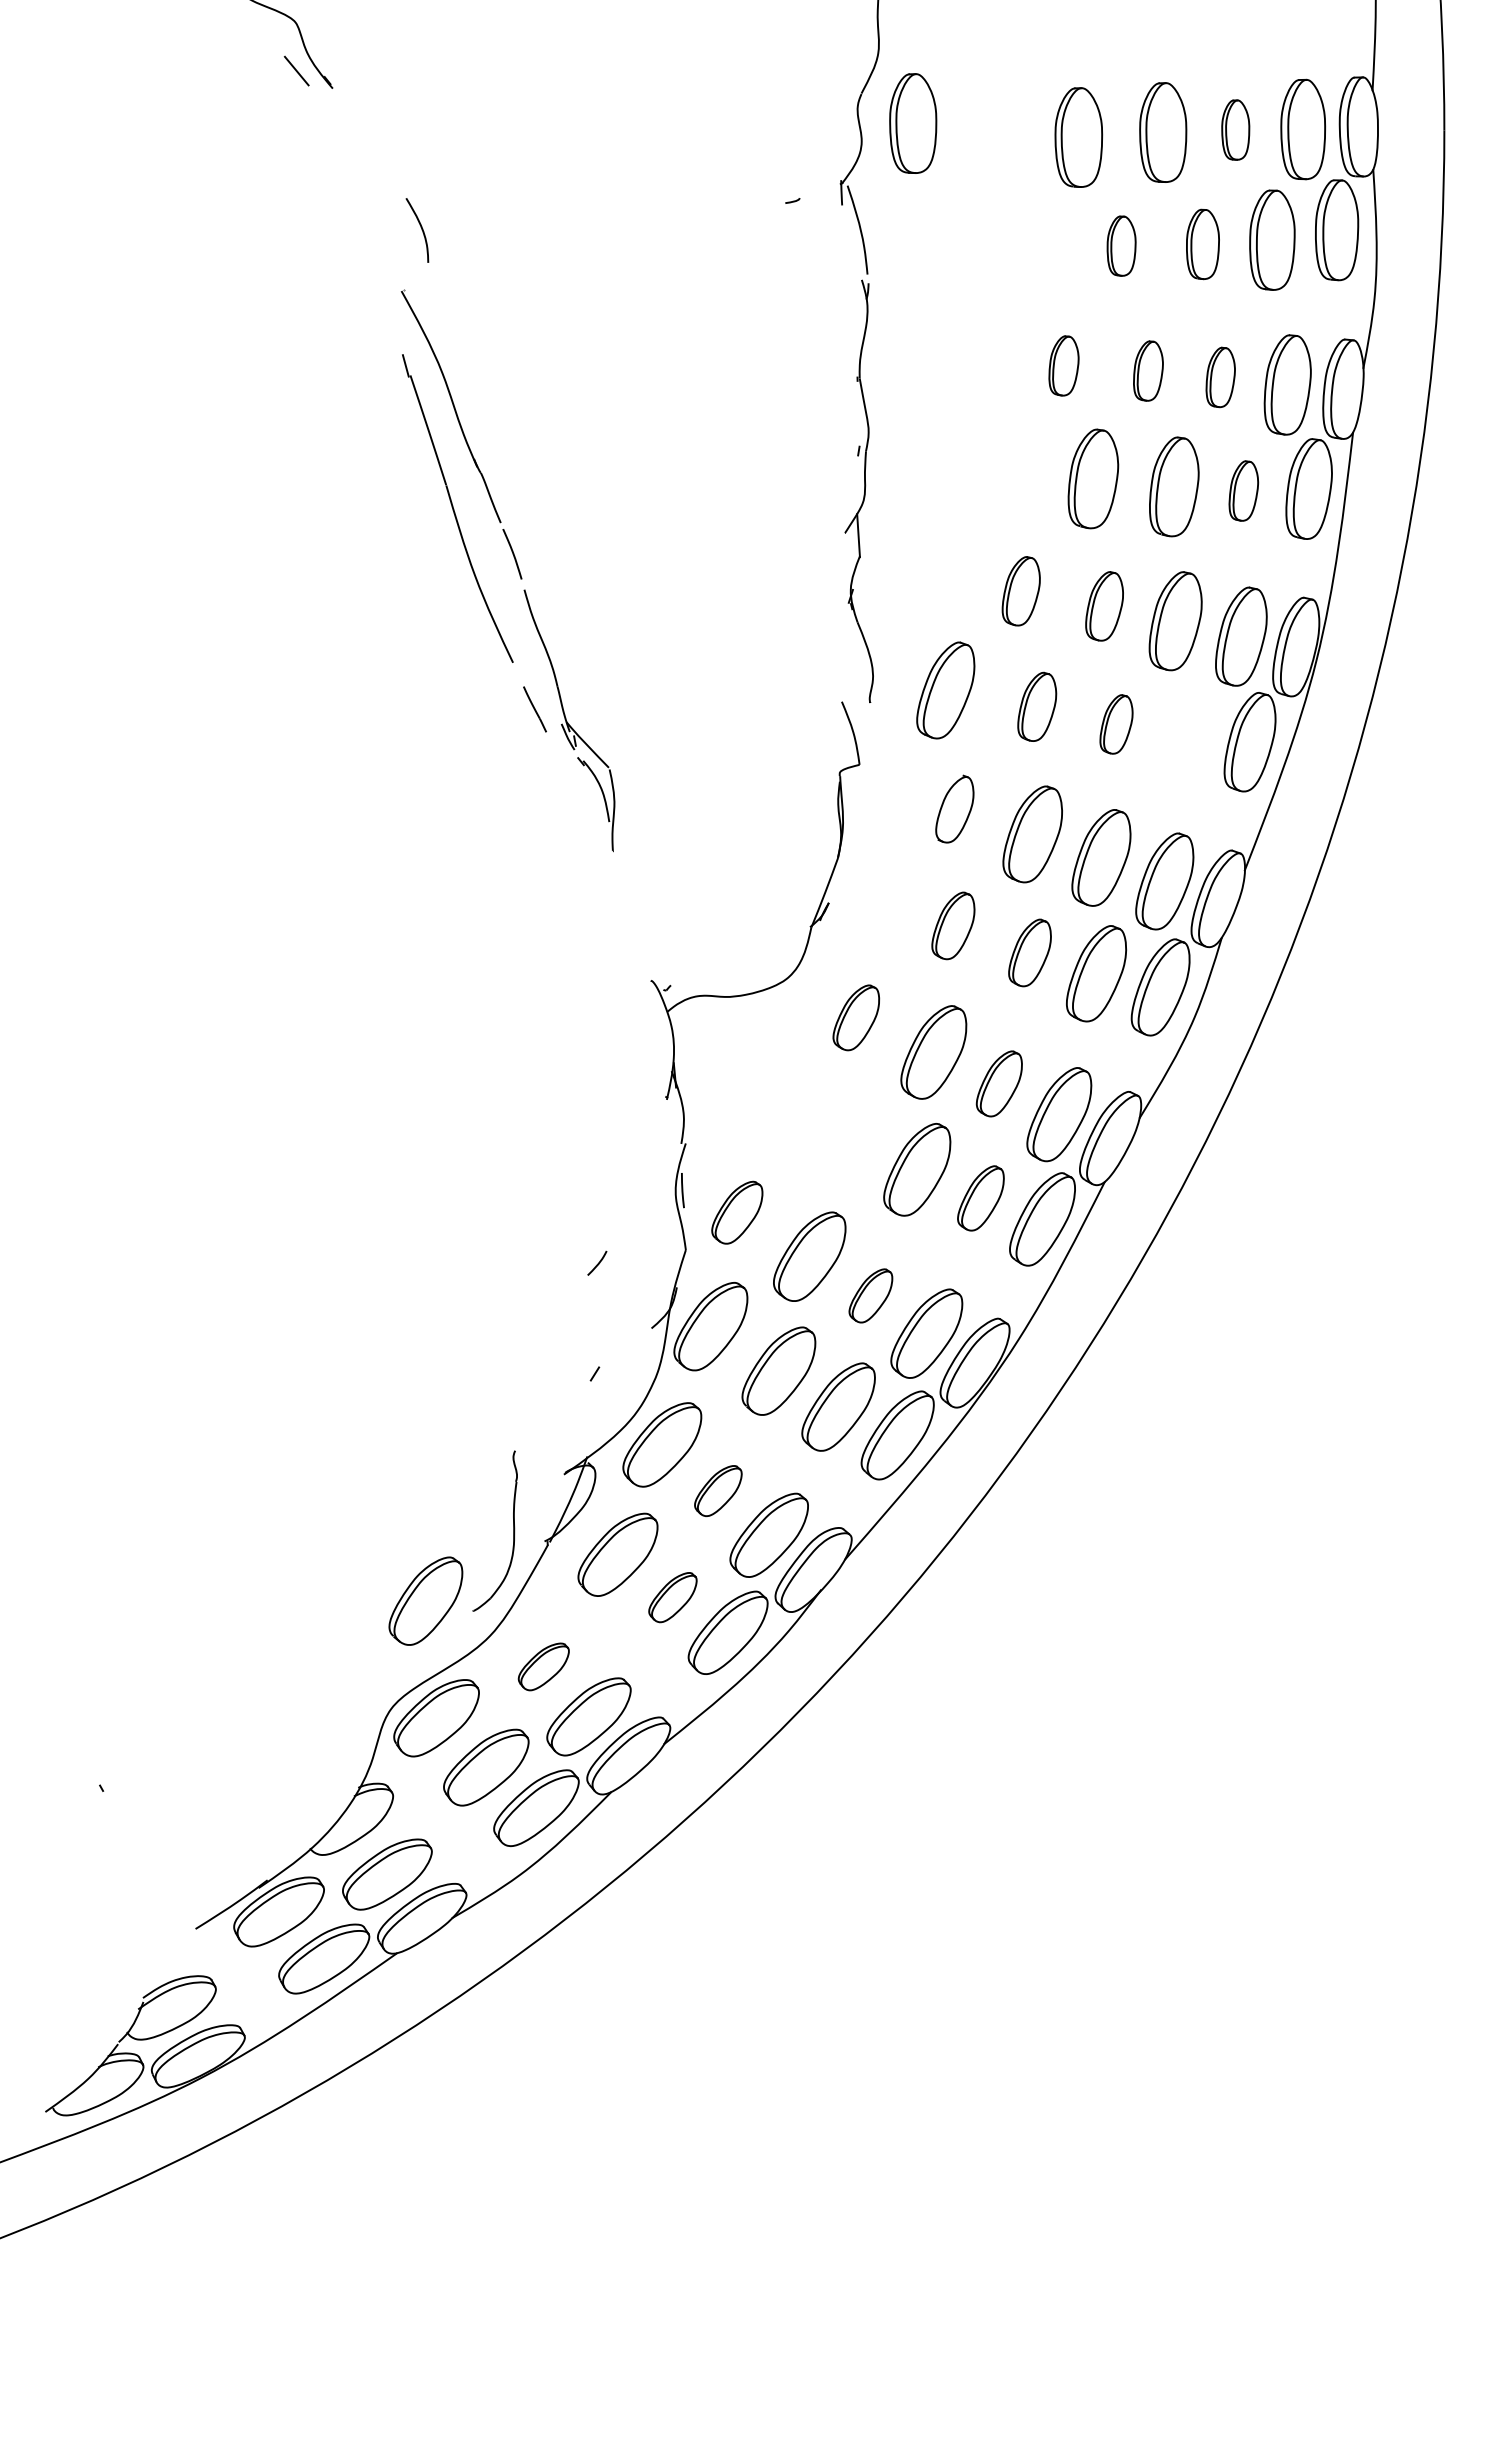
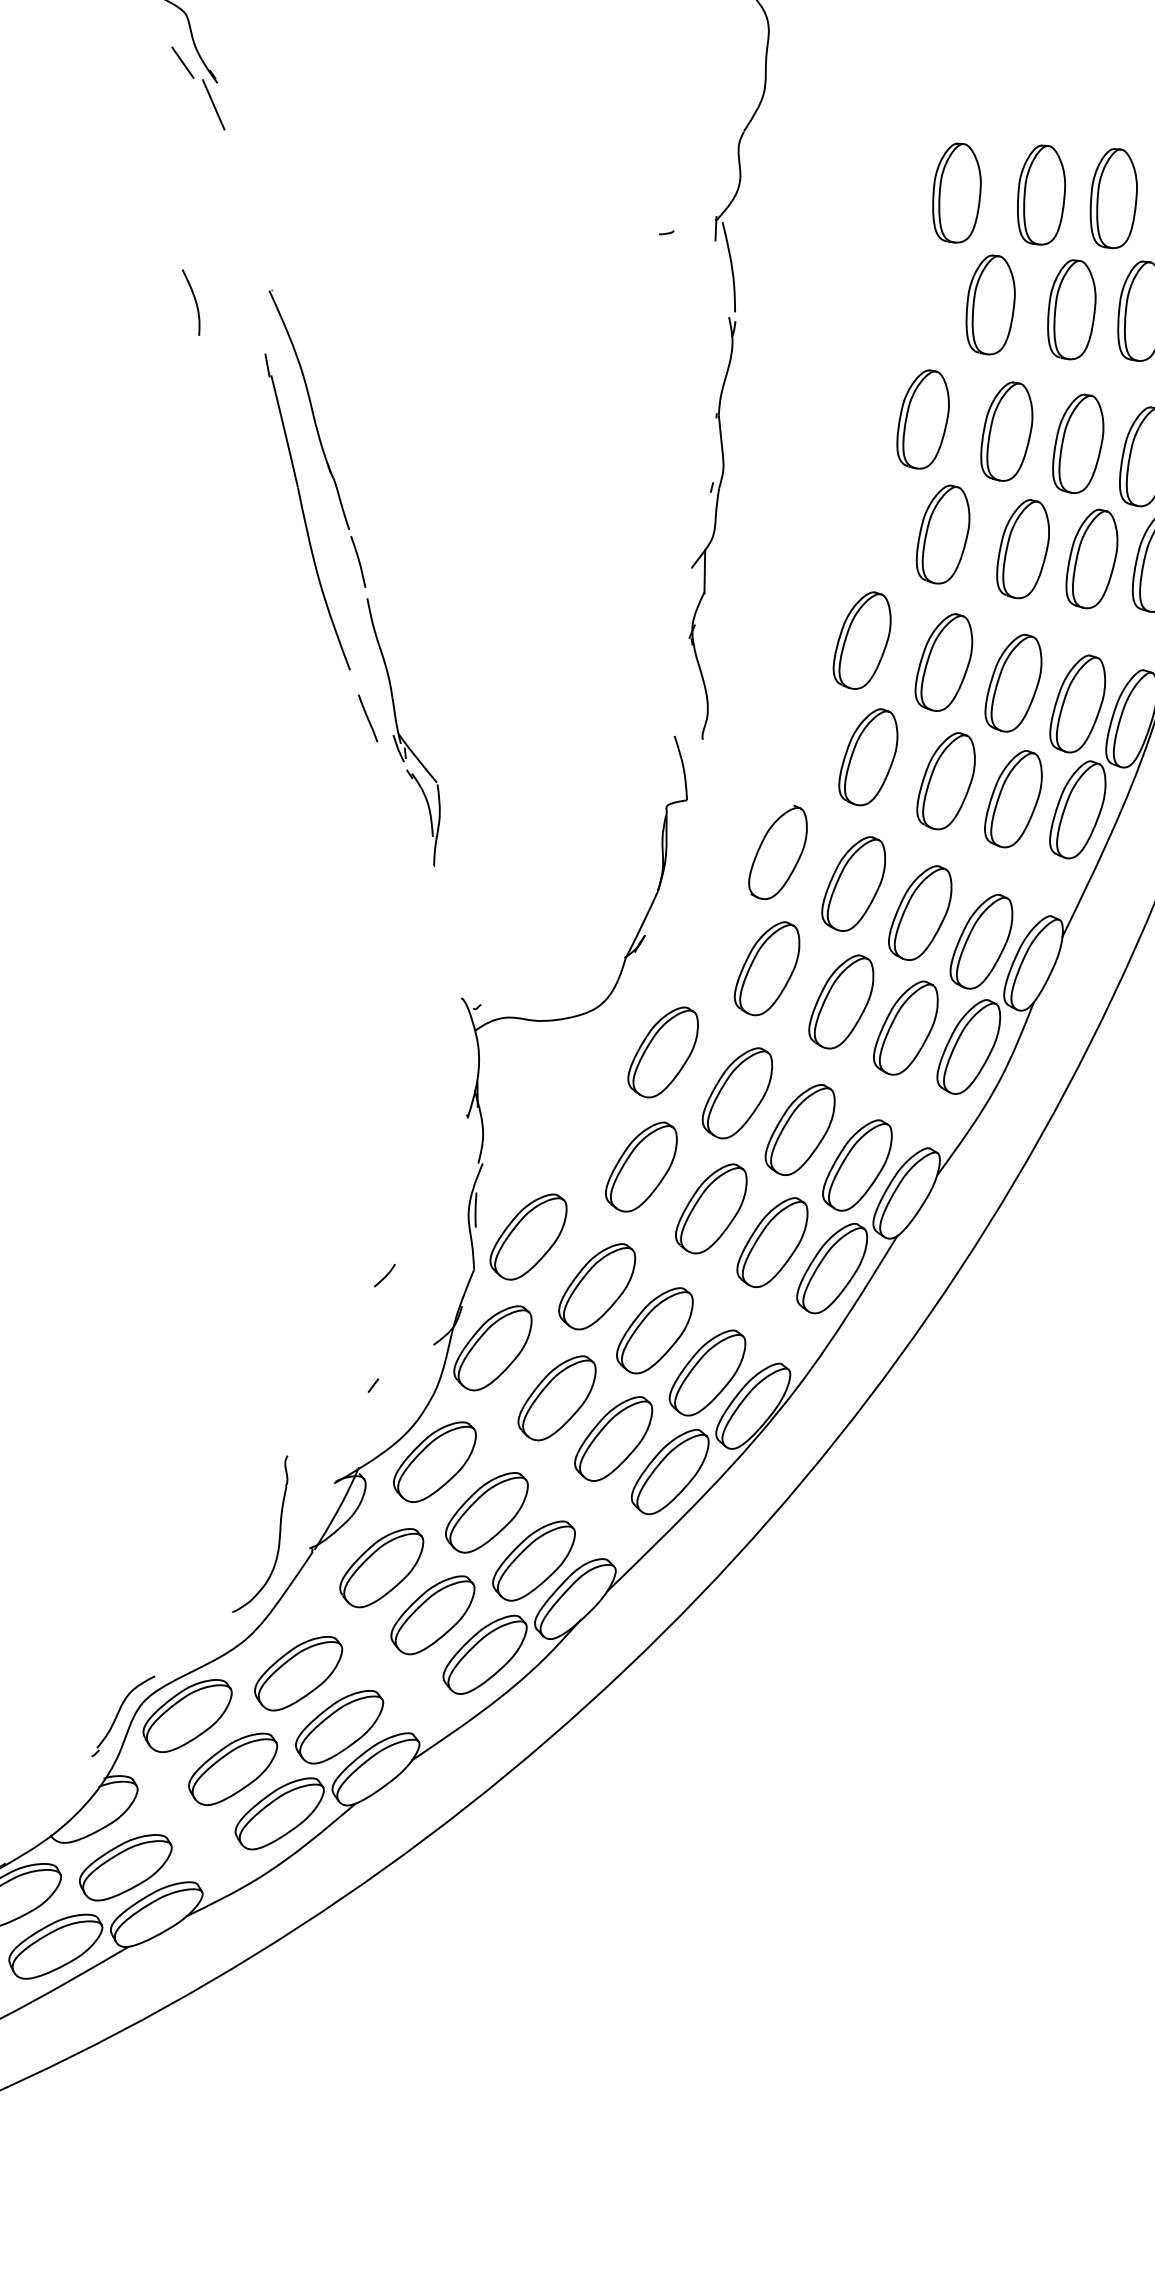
line: (330, 110) -> (213, 104), added
part: (913, 123) -> (793, 165), removed
part: (1235, 129) -> (1113, 197), size x1.67
curve: (421, 230) -> (195, 302), moved
part: (1202, 244) -> (1071, 309), size x1.43
part: (1121, 245) -> (990, 304), size x1.67
part: (1063, 365) -> (922, 419), size x1.67
part: (1148, 370) -> (1007, 430), size x1.67
part: (1220, 377) -> (1078, 443), size x1.67
part: (1243, 490) -> (1092, 558), size x1.67
part: (1020, 591) -> (861, 640), size x1.43
part: (1104, 606) -> (944, 662), size x1.43
part: (945, 690) -> (778, 733), removed
part: (1037, 706) -> (869, 756), size x1.43
part: (1116, 724) -> (946, 781), size x1.67
part: (1184, 736) -> (1013, 798), added
part: (954, 808) -> (778, 851), size x1.43
part: (953, 925) -> (767, 968), size x1.43
part: (1029, 952) -> (841, 1001), size x1.43
part: (855, 1017) -> (662, 1051), size x1.43
part: (999, 1083) -> (800, 1129), size x1.43
part: (844, 1133) -> (641, 1166), added
part: (980, 1198) -> (772, 1242), size x1.43
part: (737, 1212) -> (528, 1236), size x1.43
part: (870, 1295) -> (654, 1330), size x1.67
part: (718, 1490) -> (486, 1511), size x1.67
part: (672, 1597) -> (432, 1614), size x1.67
part: (425, 1600) -> (185, 1597), removed
part: (543, 1666) -> (298, 1673), size x1.67
part: (372, 1723) -> (123, 1715), added

